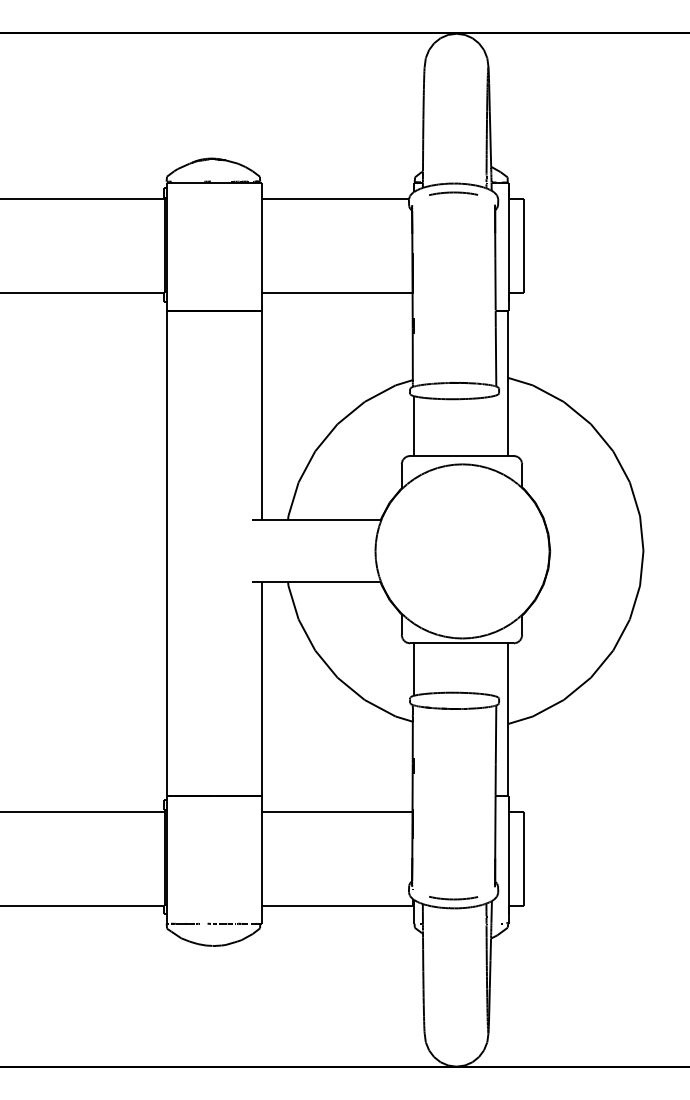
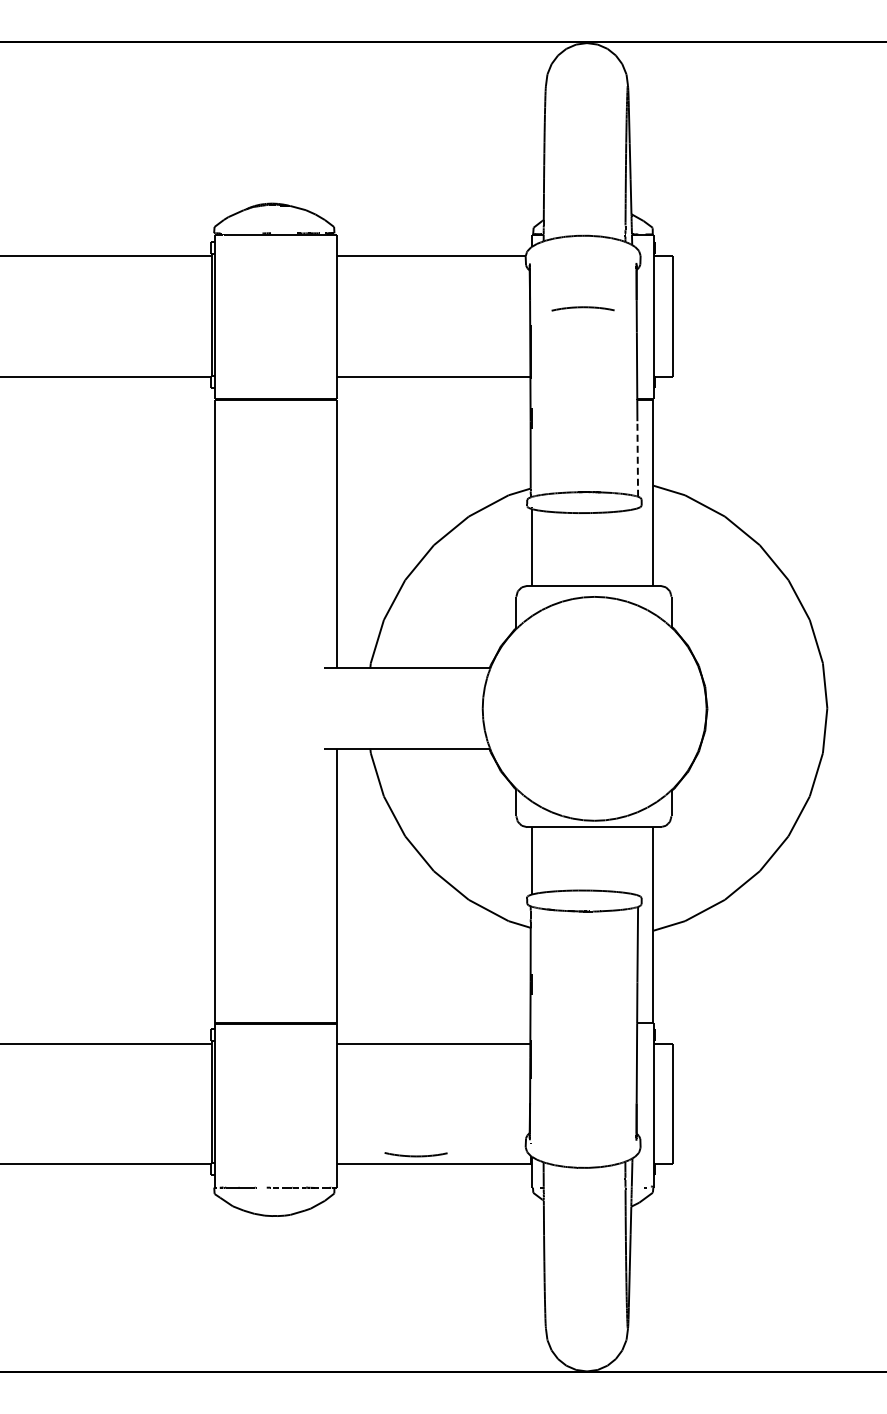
part: (453, 193) -> (582, 308), moved
line: (495, 356) -> (637, 458), solid -> dashed
part: (453, 897) -> (415, 1154), moved

